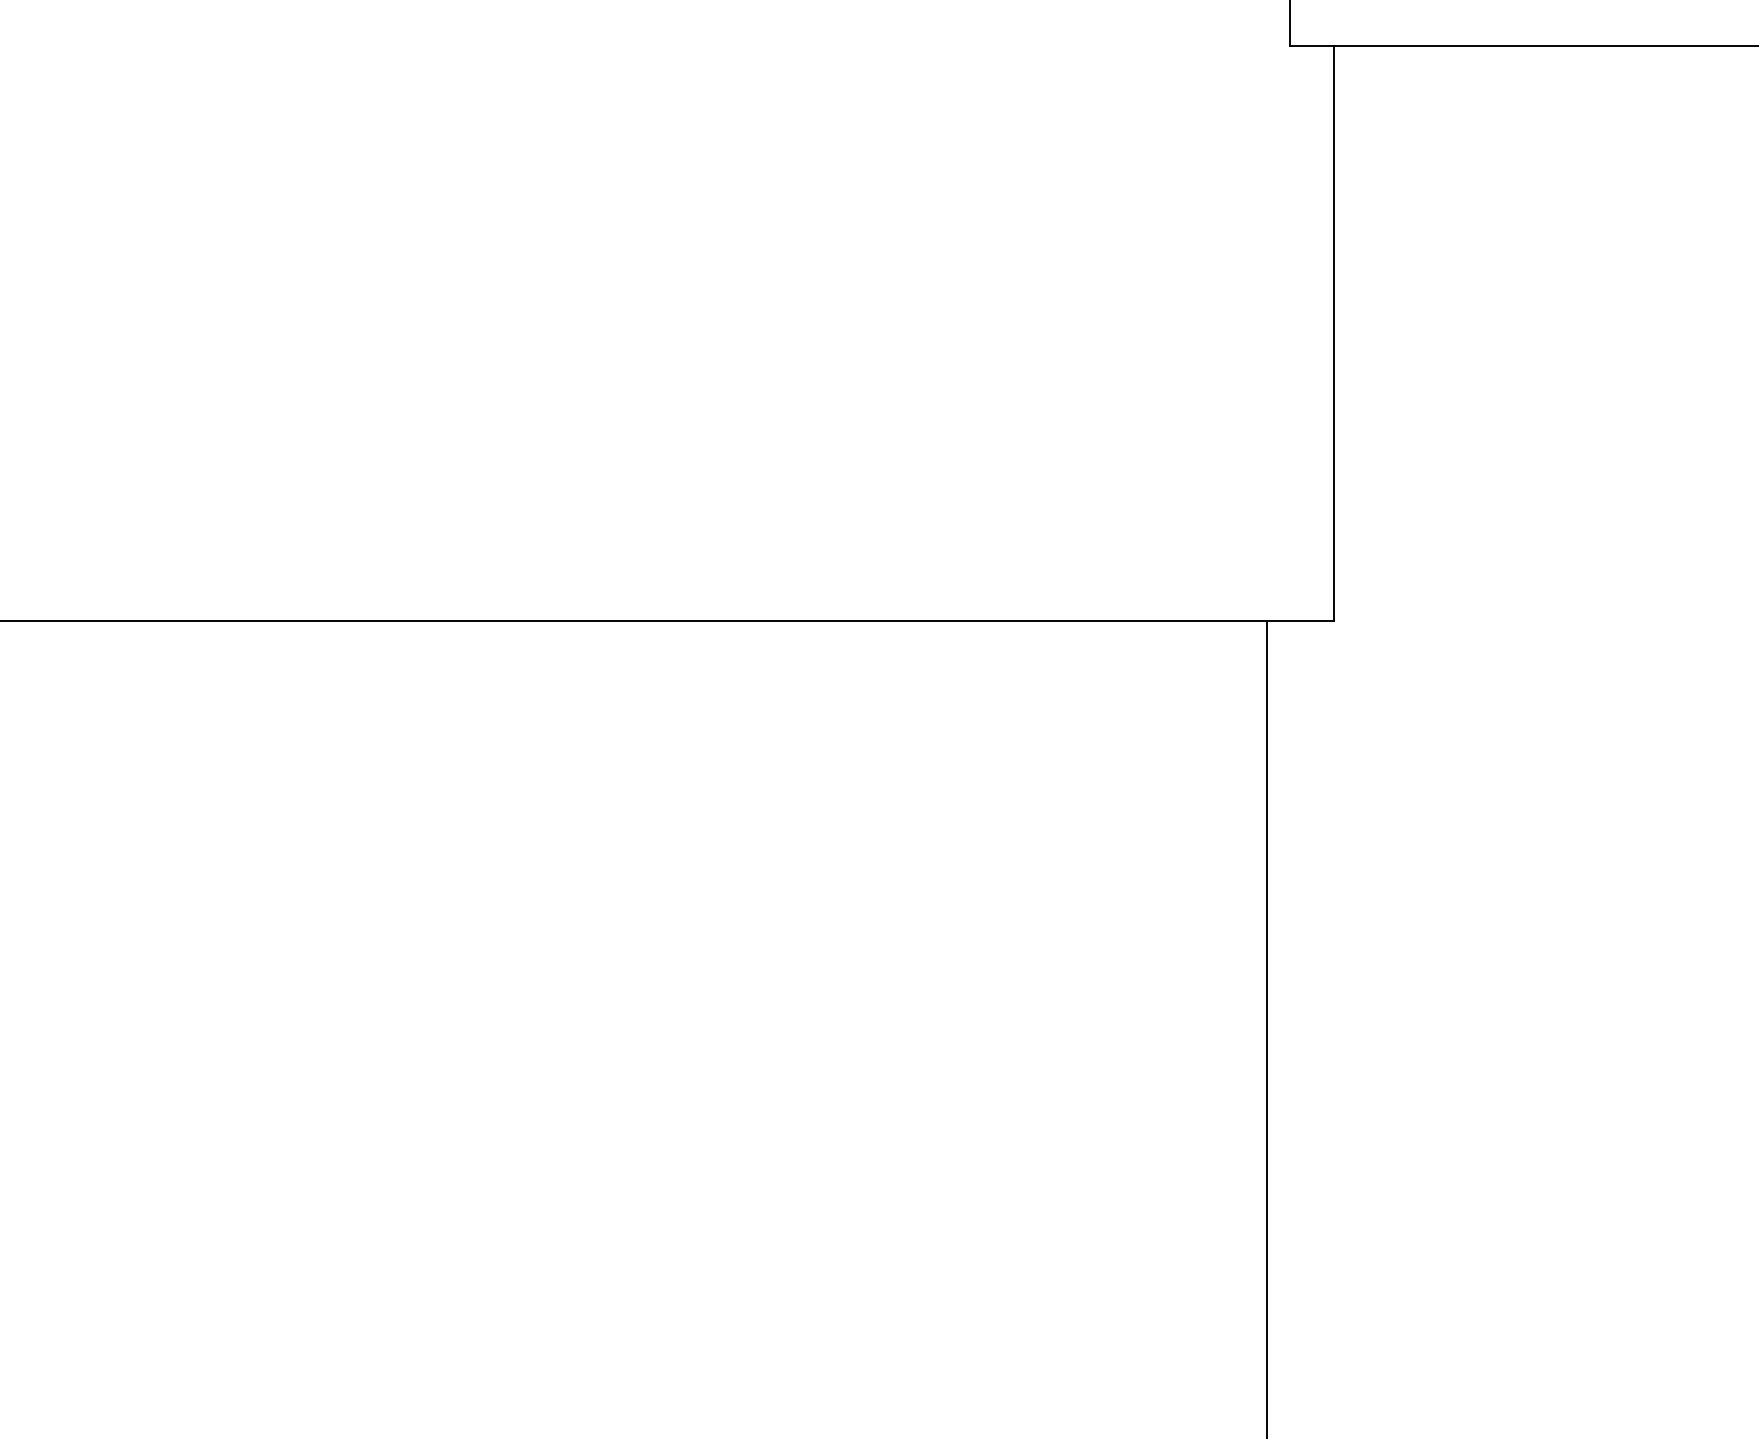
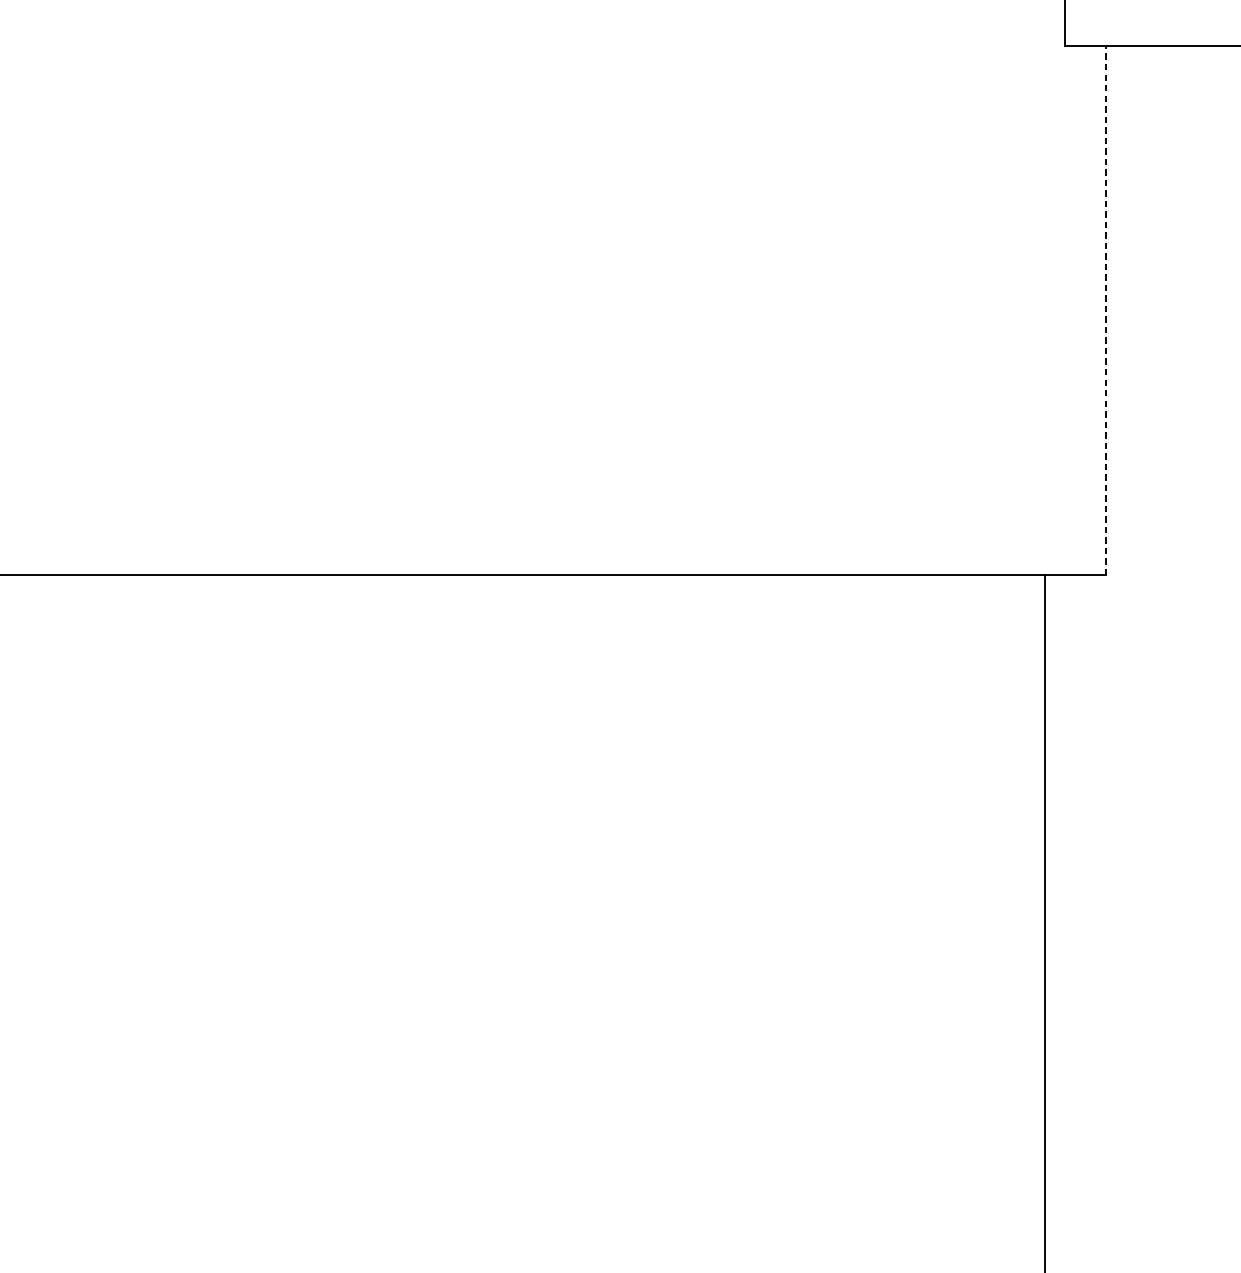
line: (1333, 333) -> (1105, 310), solid -> dashed

